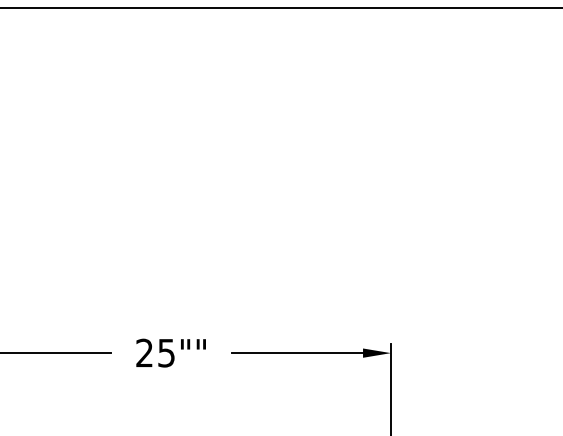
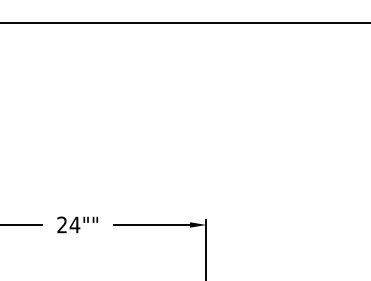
text: (165, 352) -> (74, 224), 25"" -> 24""

